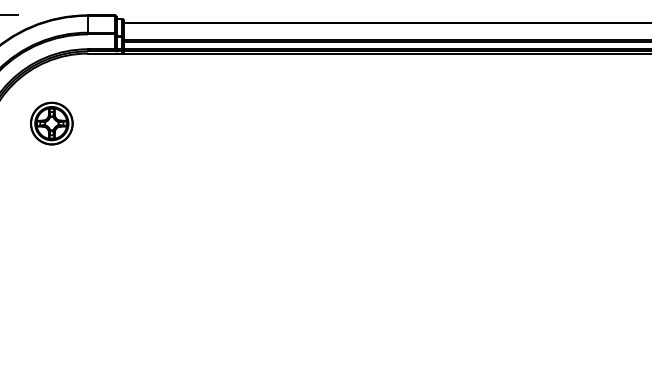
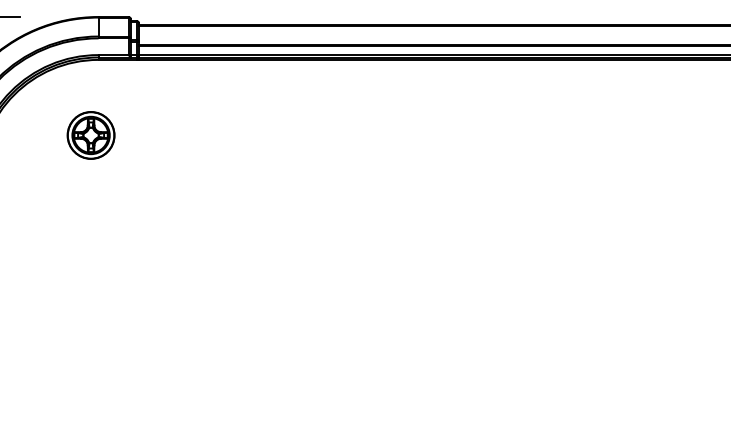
part: (51, 123) -> (90, 135), moved

